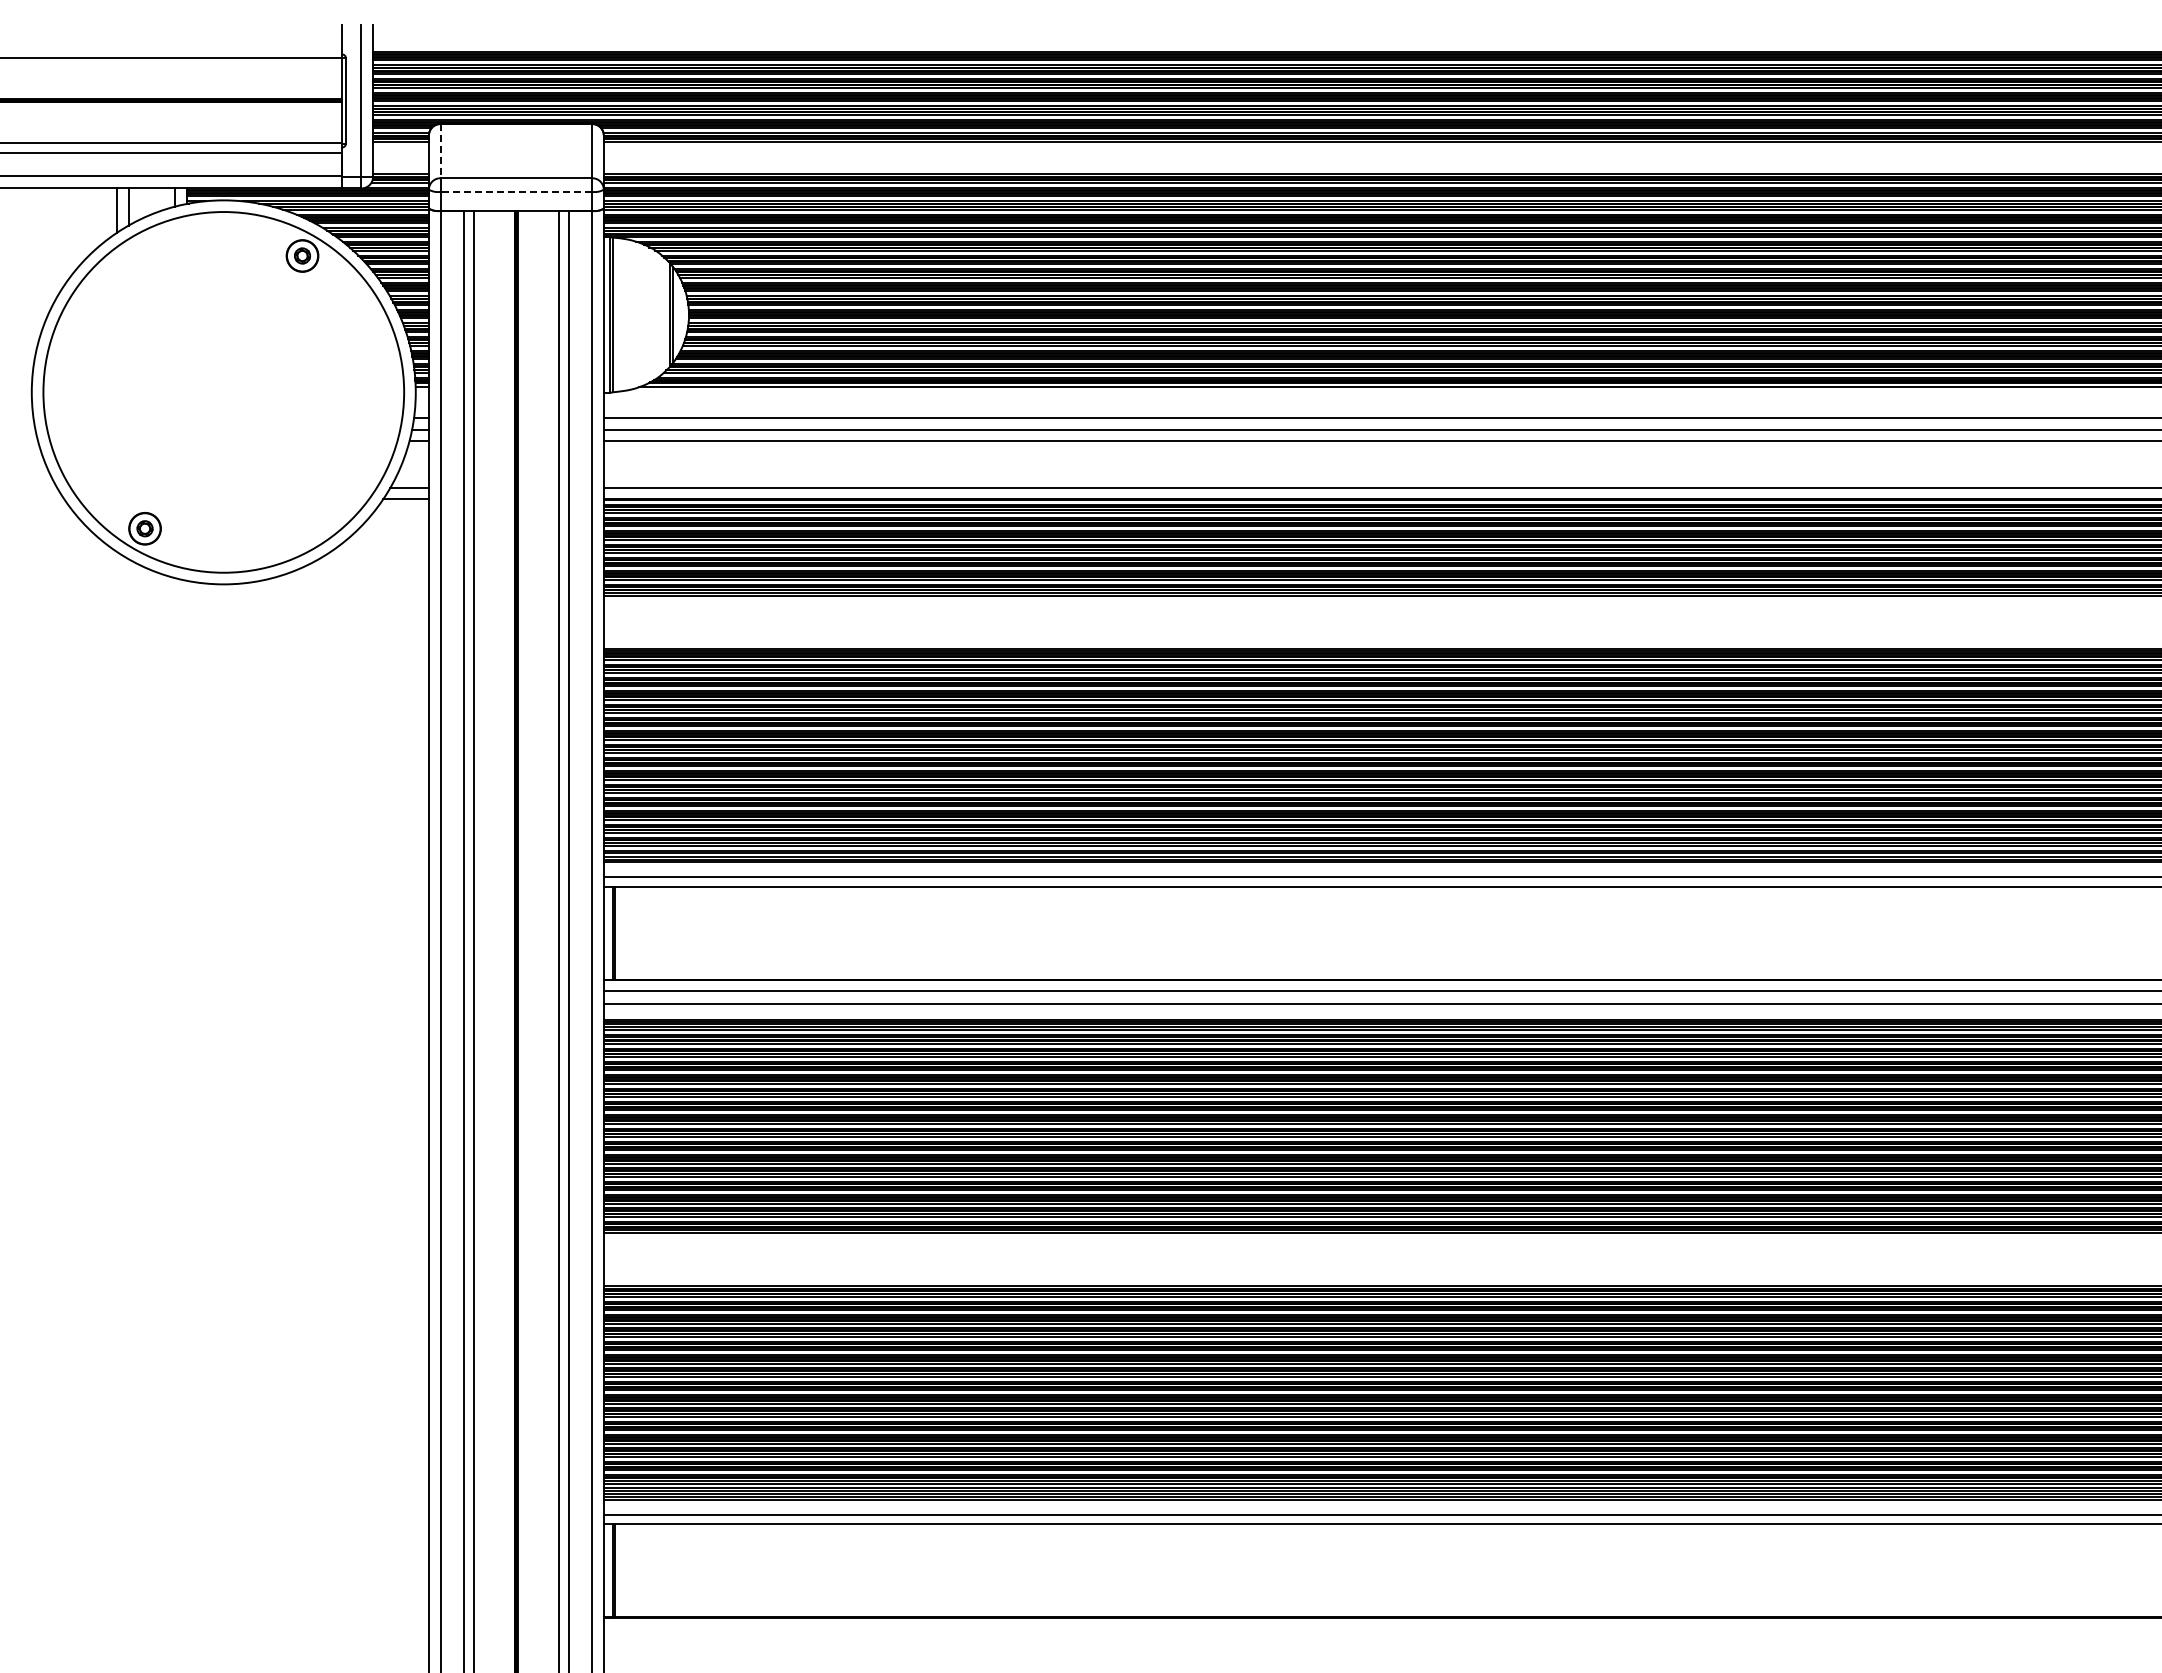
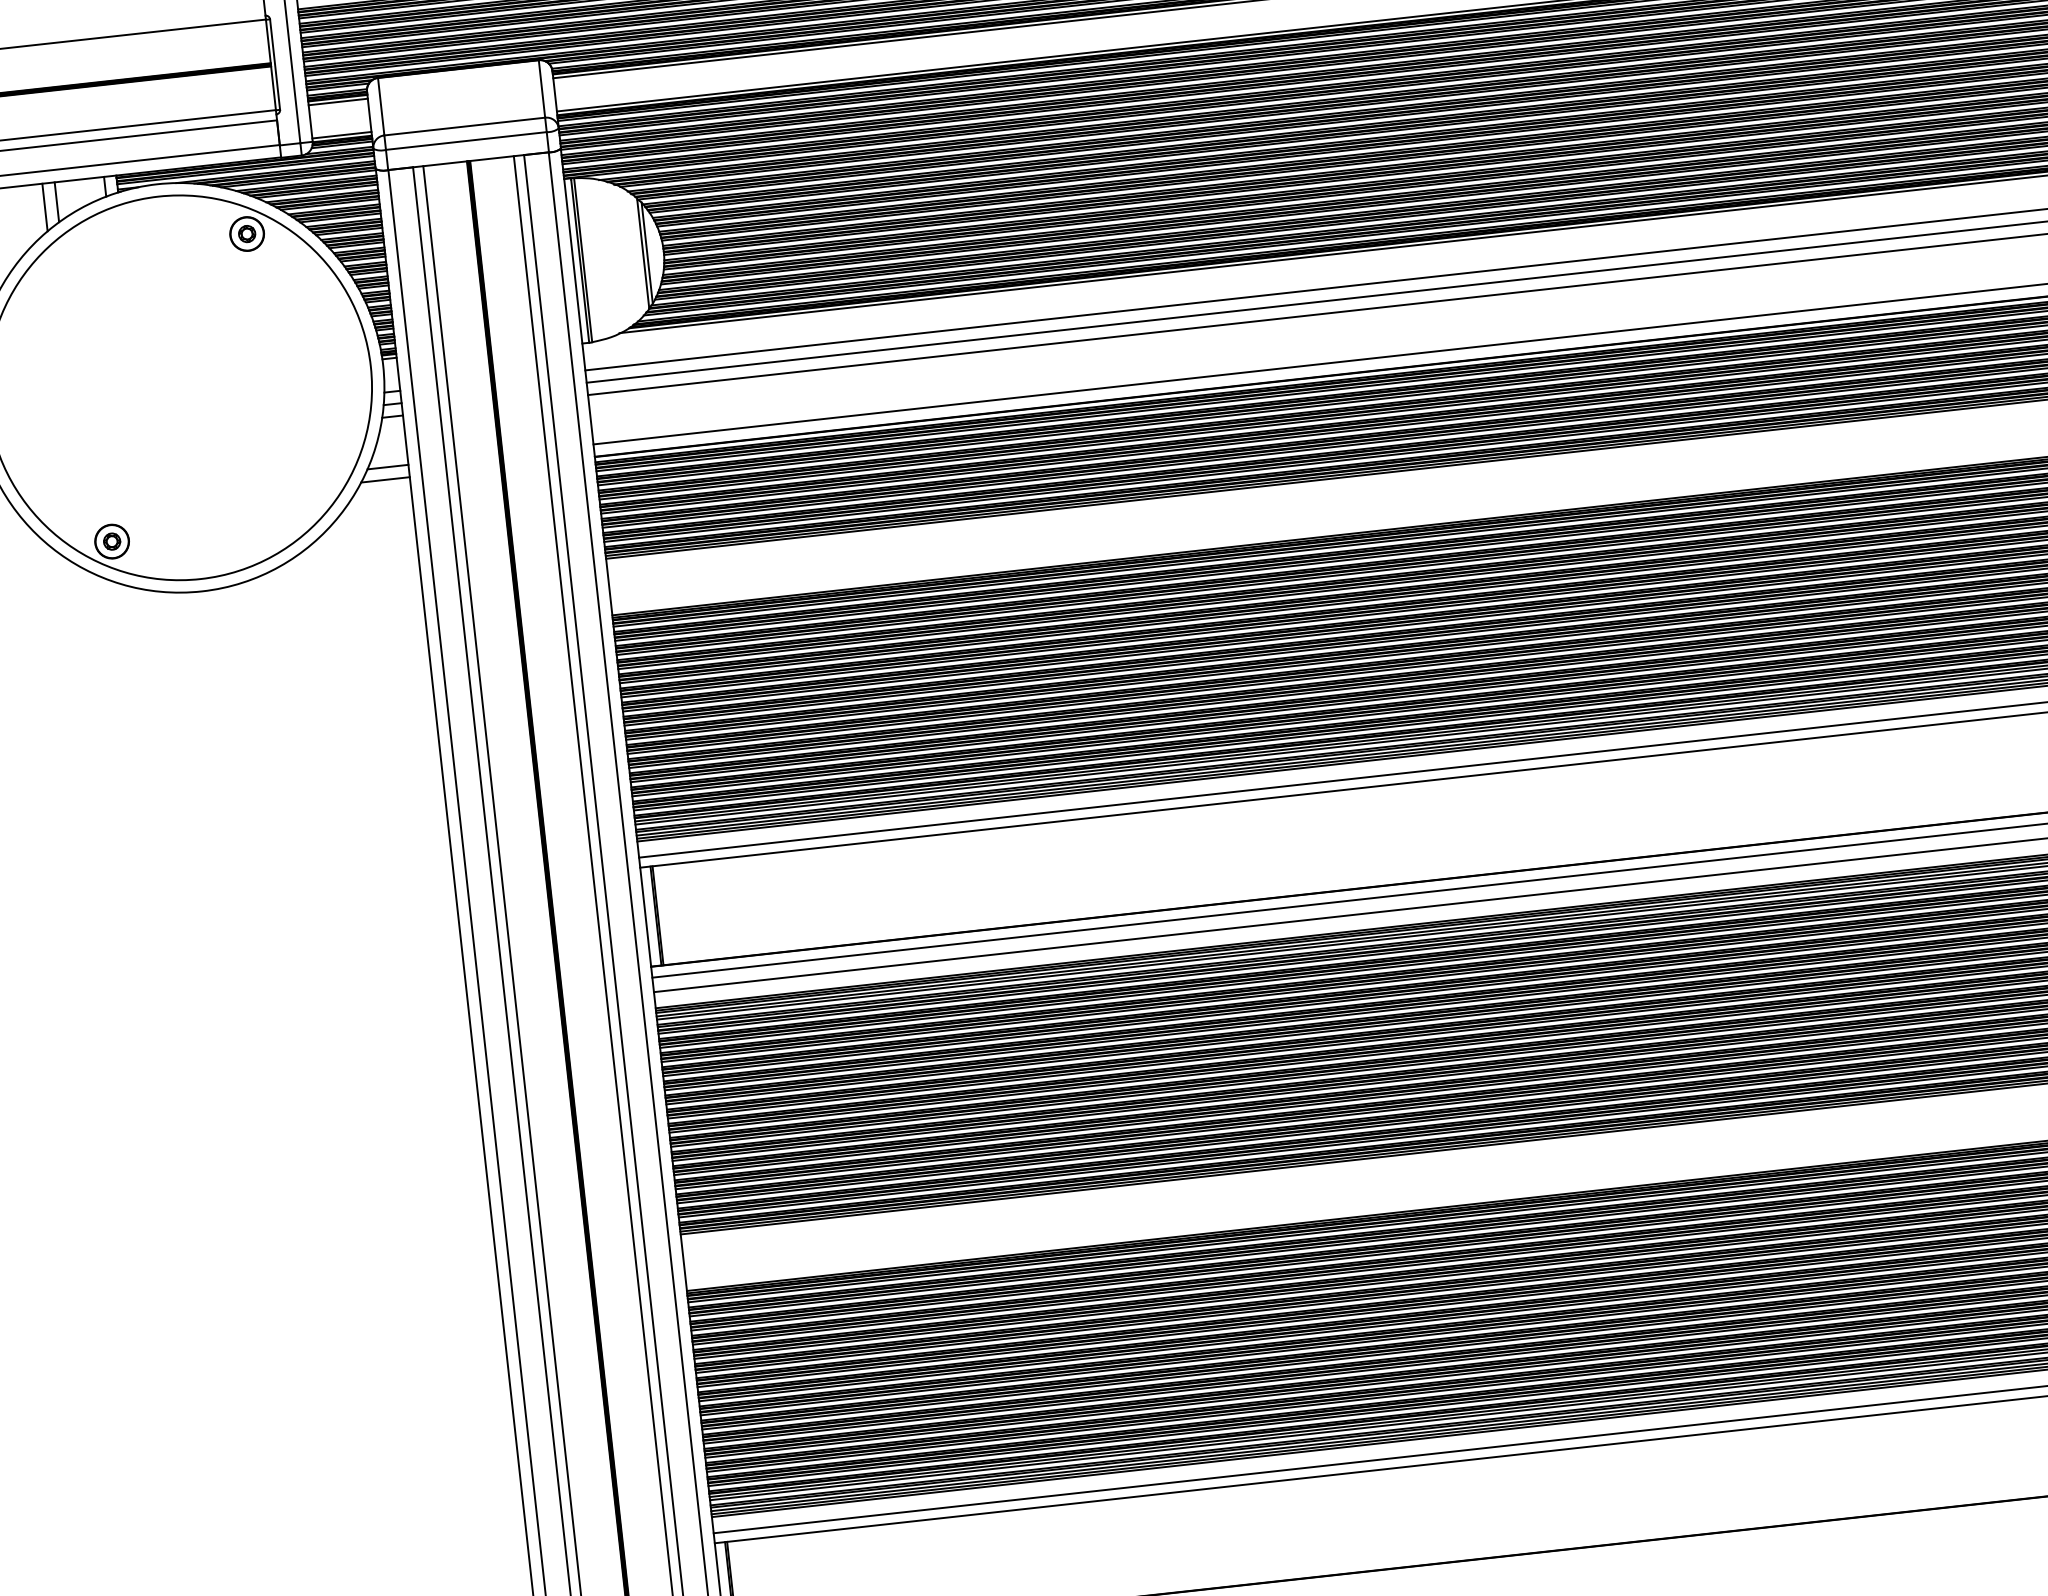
line: (440, 151) -> (381, 107), dashed -> solid
line: (516, 191) -> (466, 140), dashed -> solid

